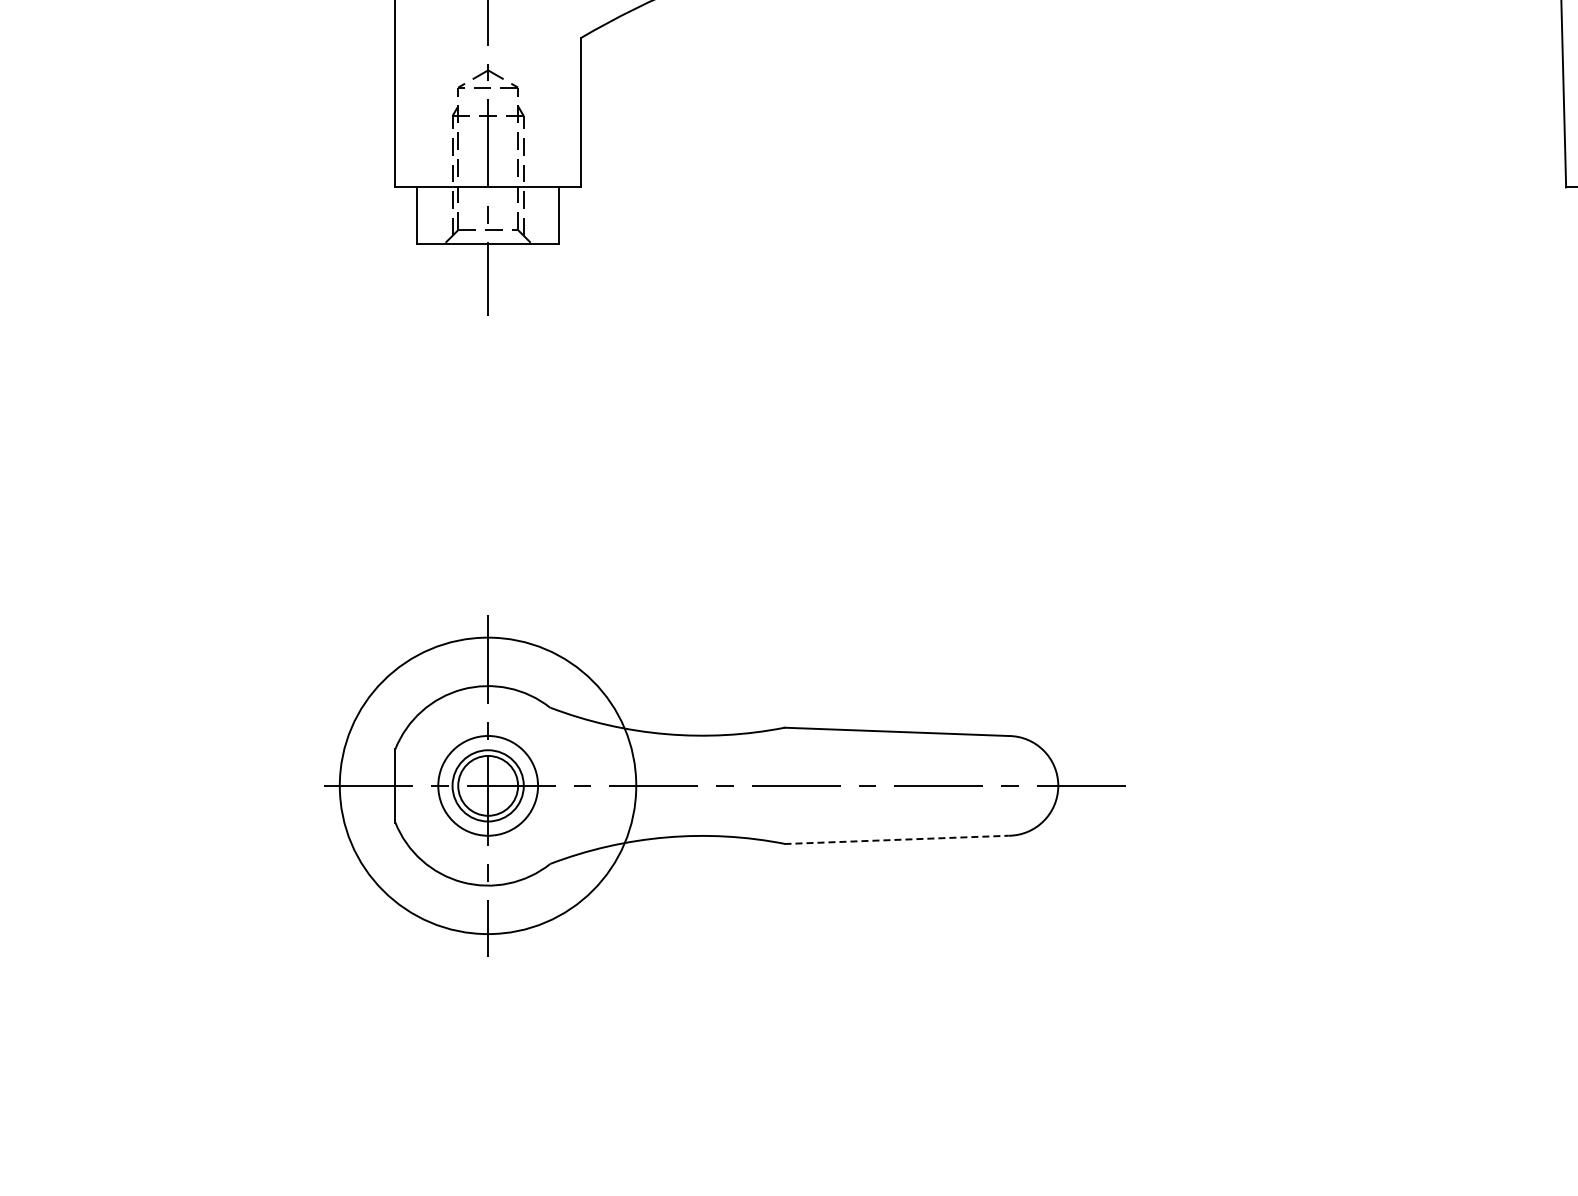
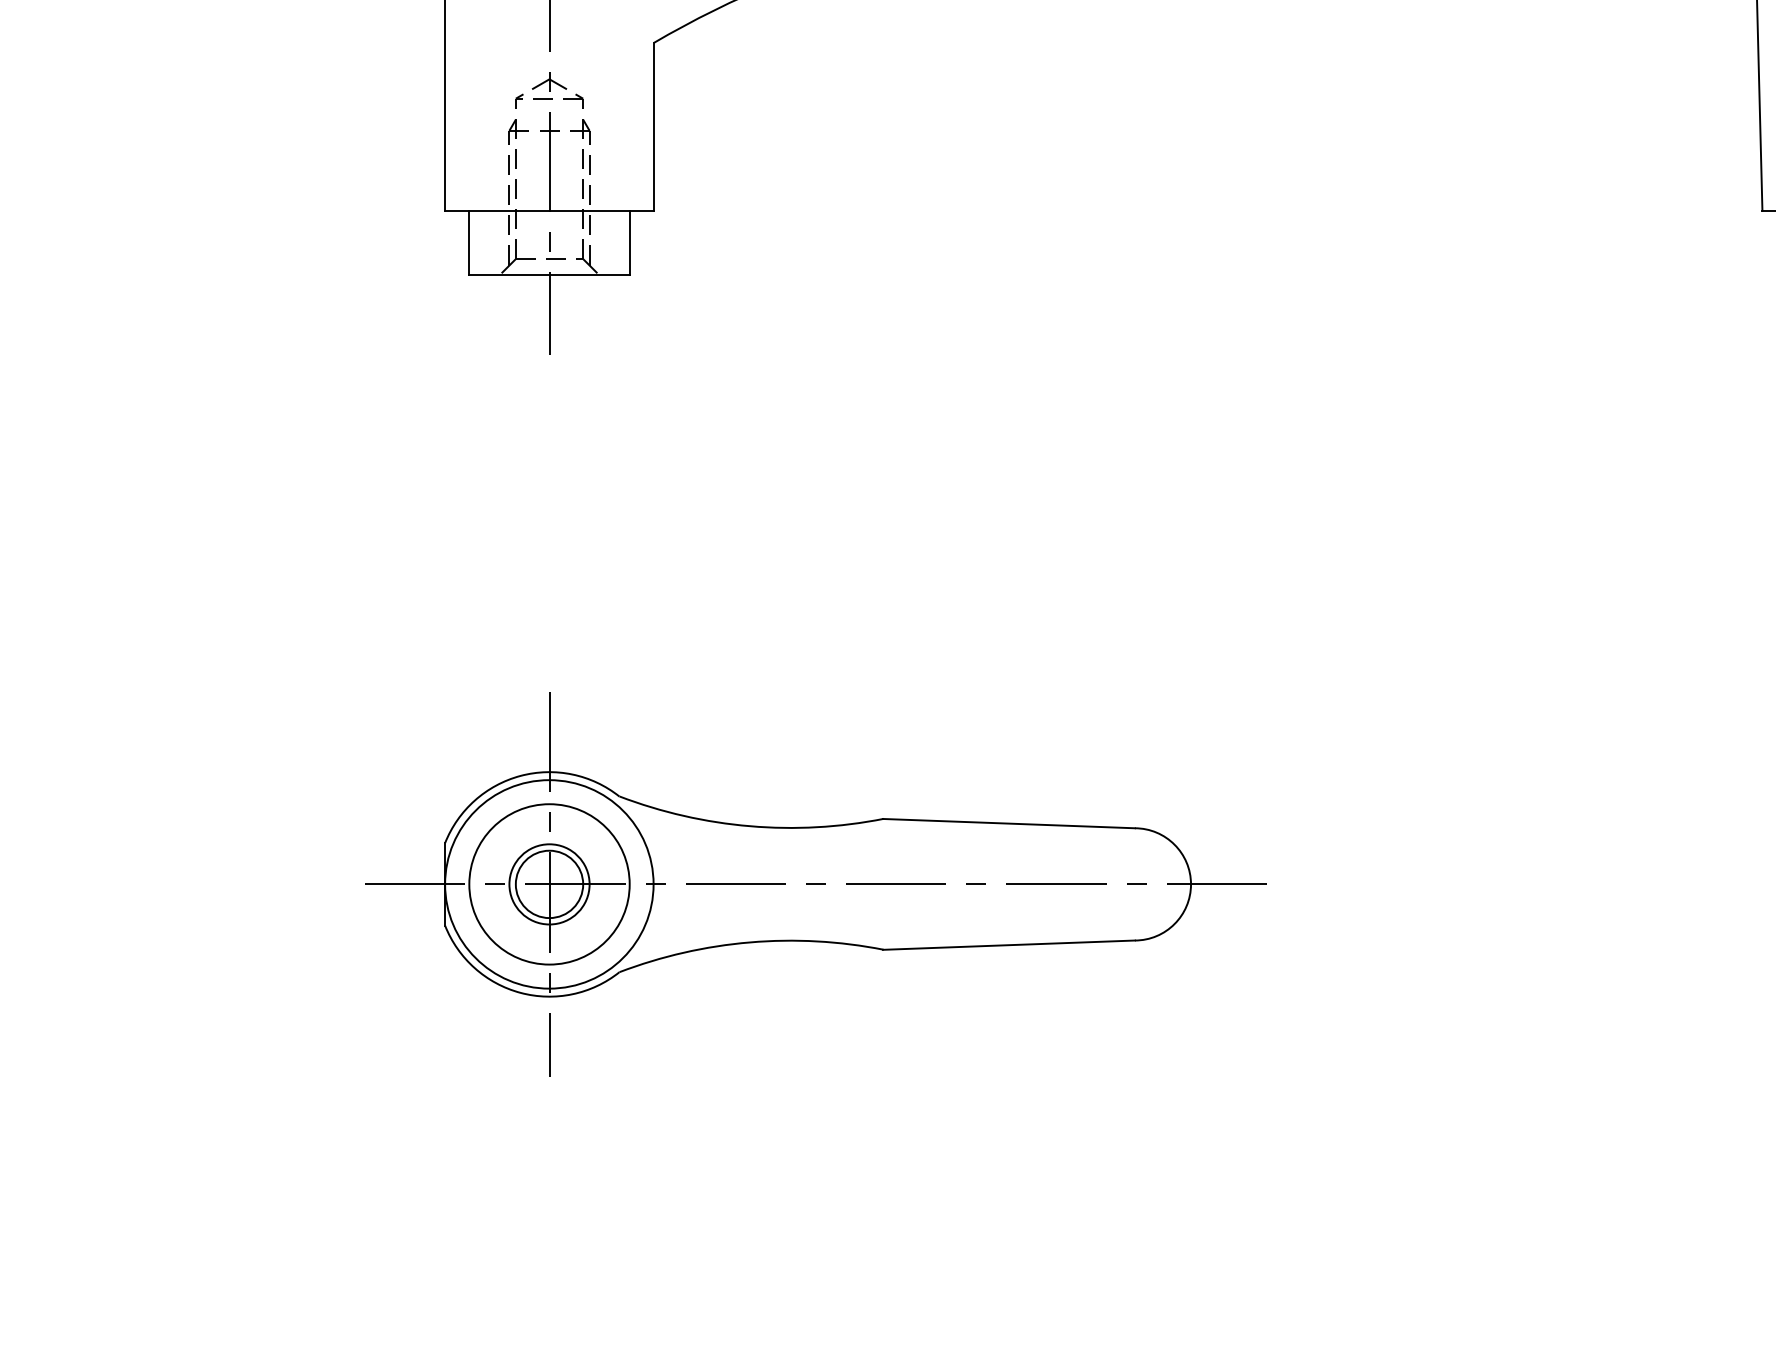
circle: (487, 785) -> (548, 883), size x0.62
circle: (487, 785) -> (548, 883), size x1.43
line: (896, 839) -> (1008, 944), dashed -> solid

